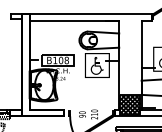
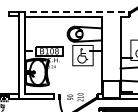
line: (87, 14) -> (74, 12), solid -> dashed
hatch: (129, 104) -> (110, 88), removed

